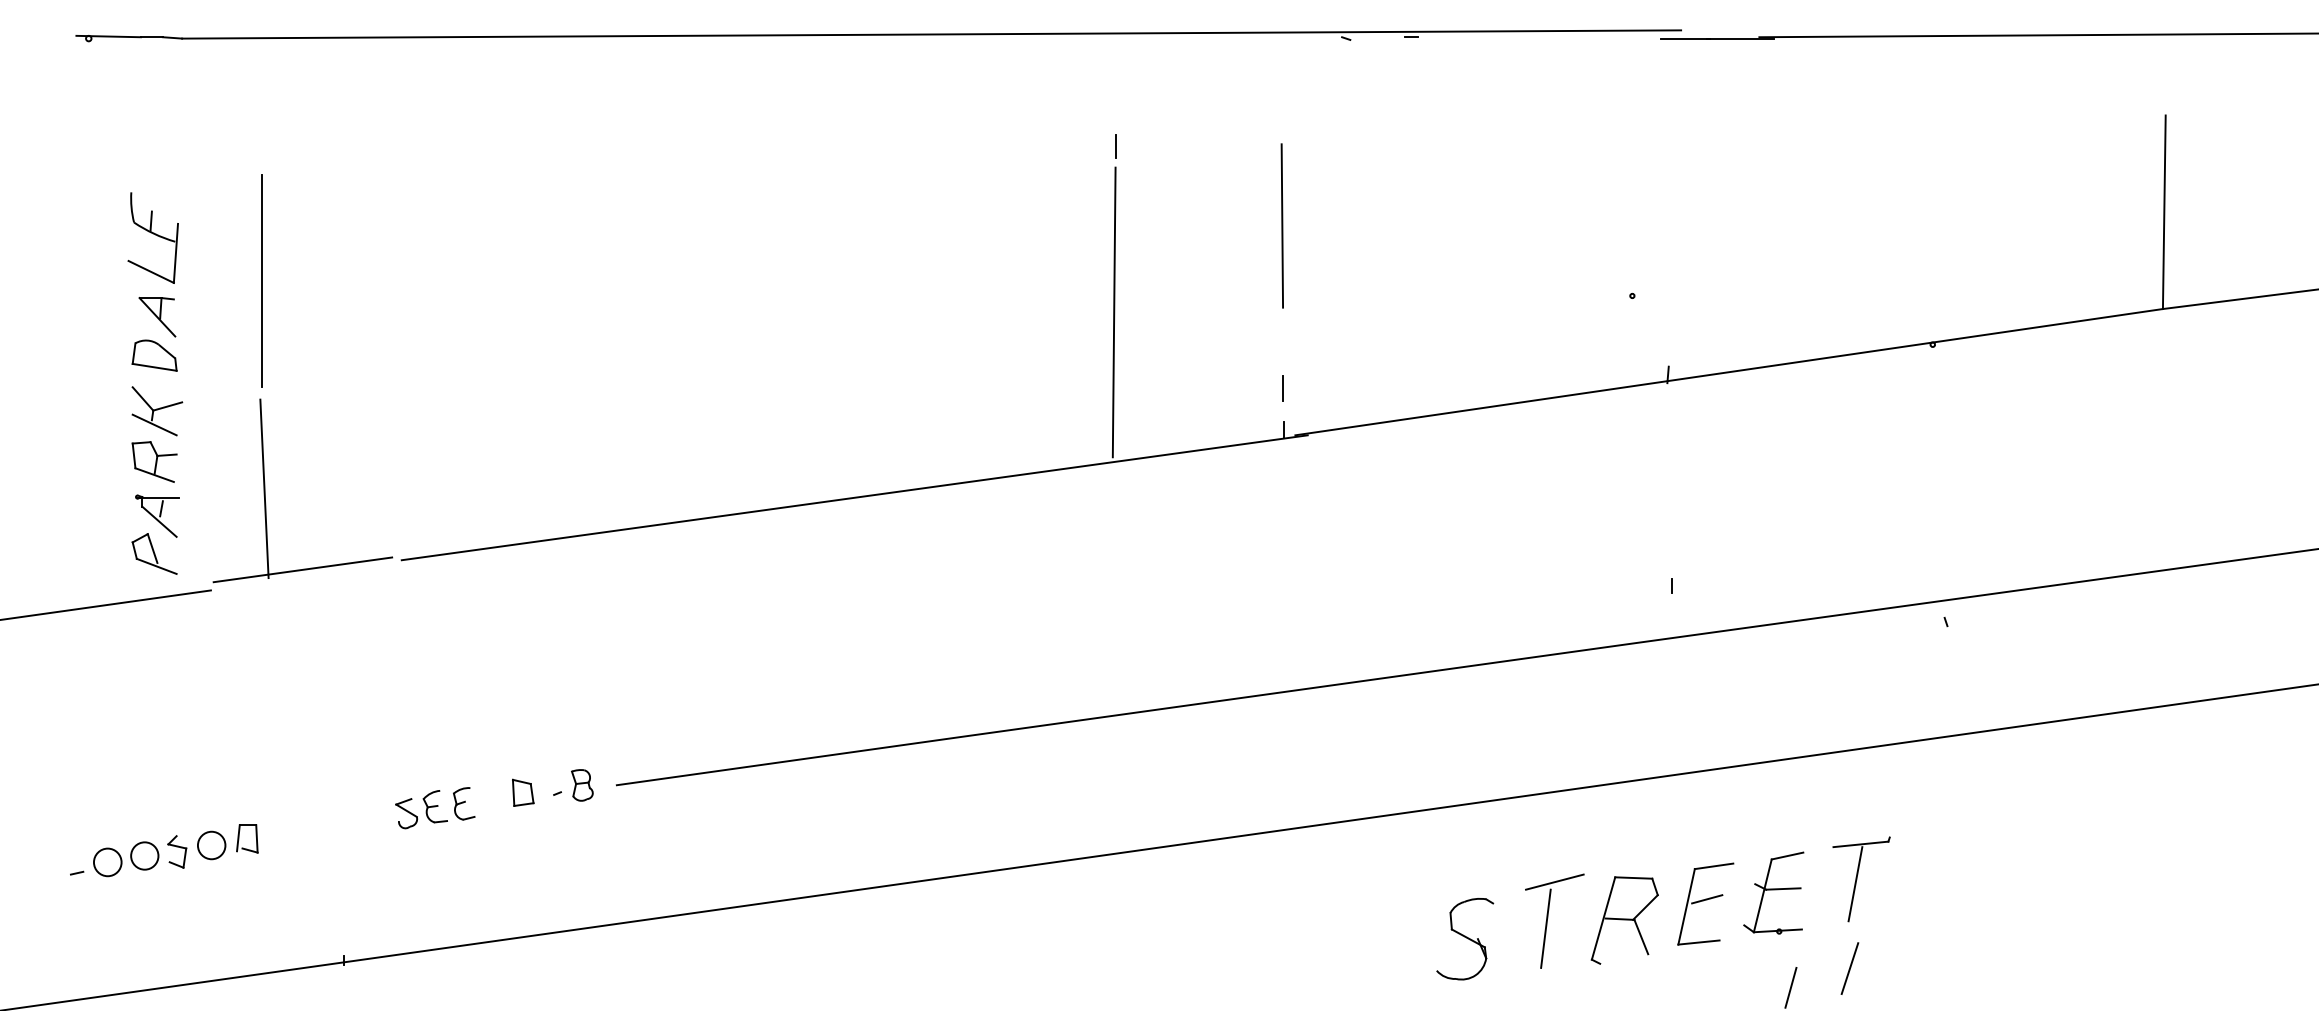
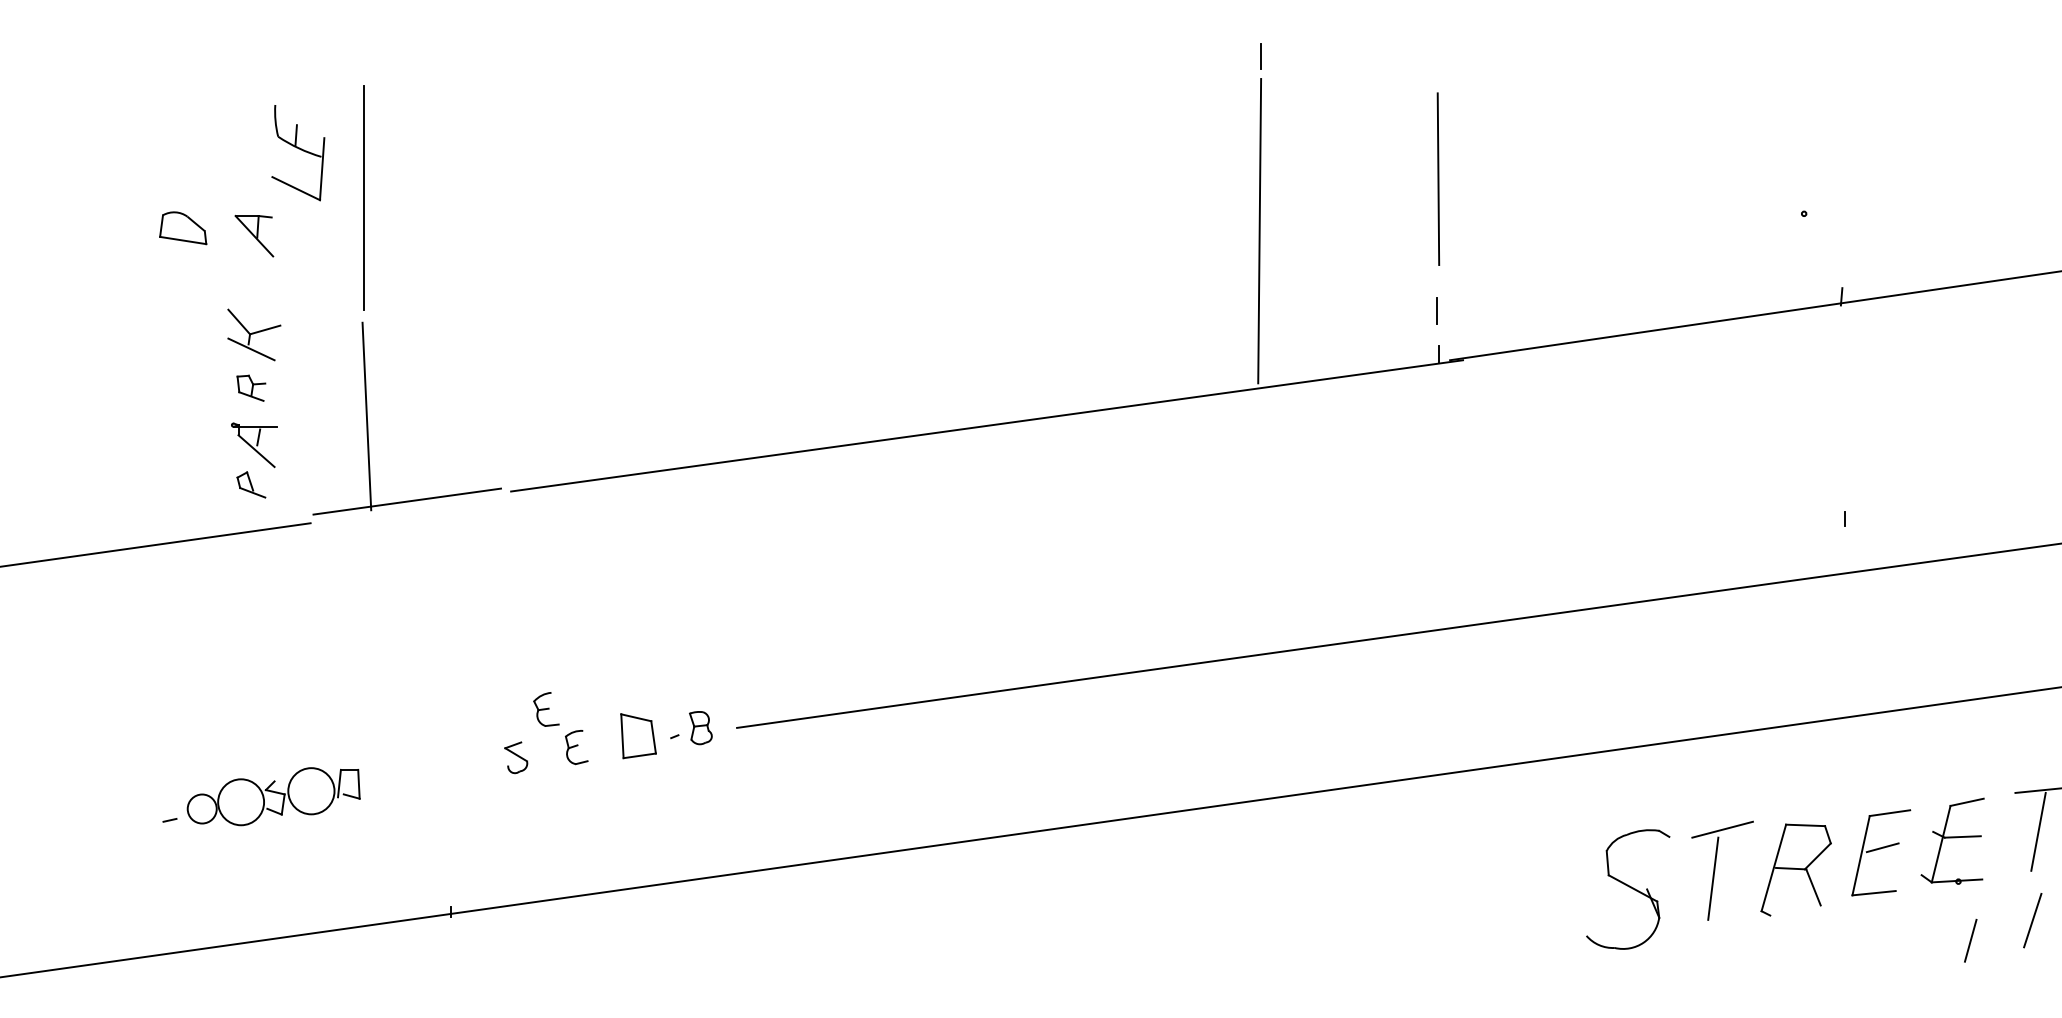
line: (1281, 225) -> (1437, 178), moved
part: (152, 237) -> (297, 152), moved
part: (154, 355) -> (183, 228), moved
part: (154, 461) -> (251, 387), size x0.6
part: (154, 553) -> (251, 484), size x0.6
part: (523, 792) -> (639, 735), size x1.6
part: (434, 806) -> (545, 709), moved
circle: (211, 845) -> (311, 791), size x1.6
circle: (144, 855) -> (240, 801), size x1.6
part: (1465, 939) -> (1628, 890), size x1.4

